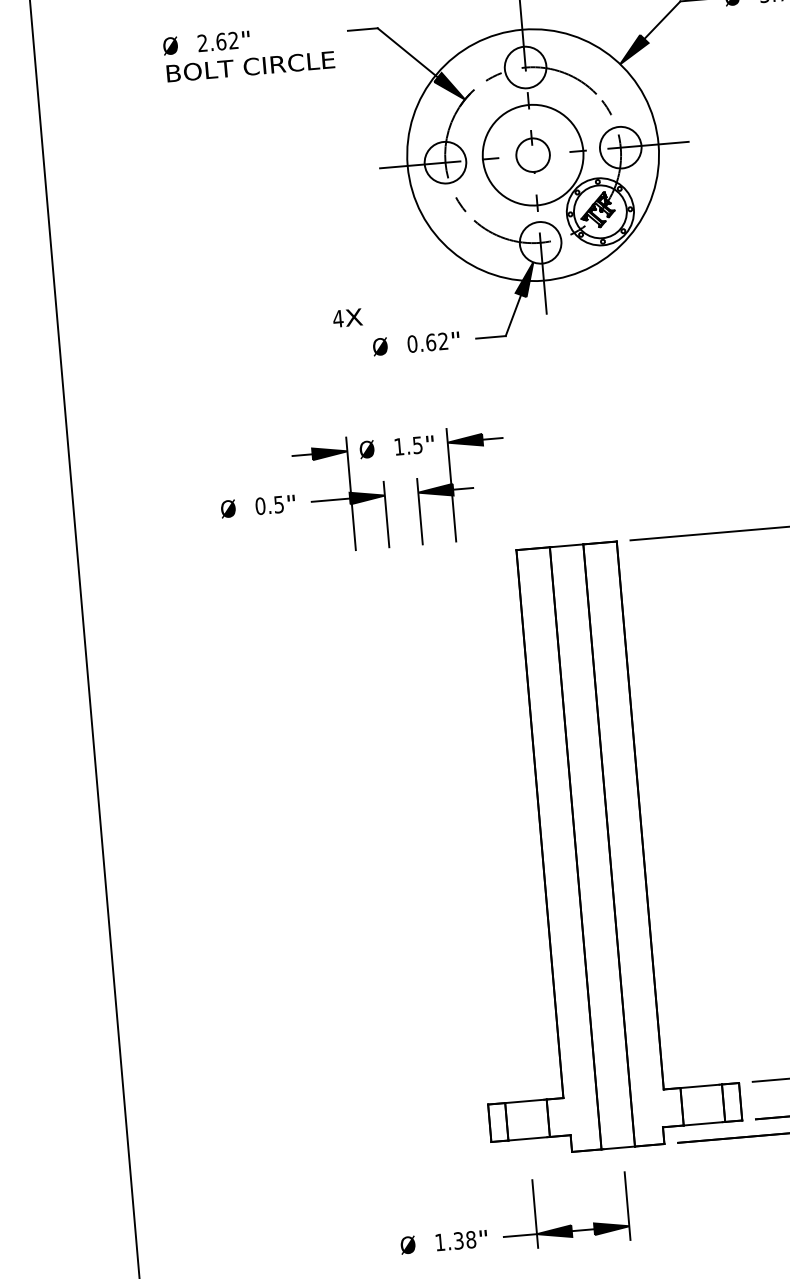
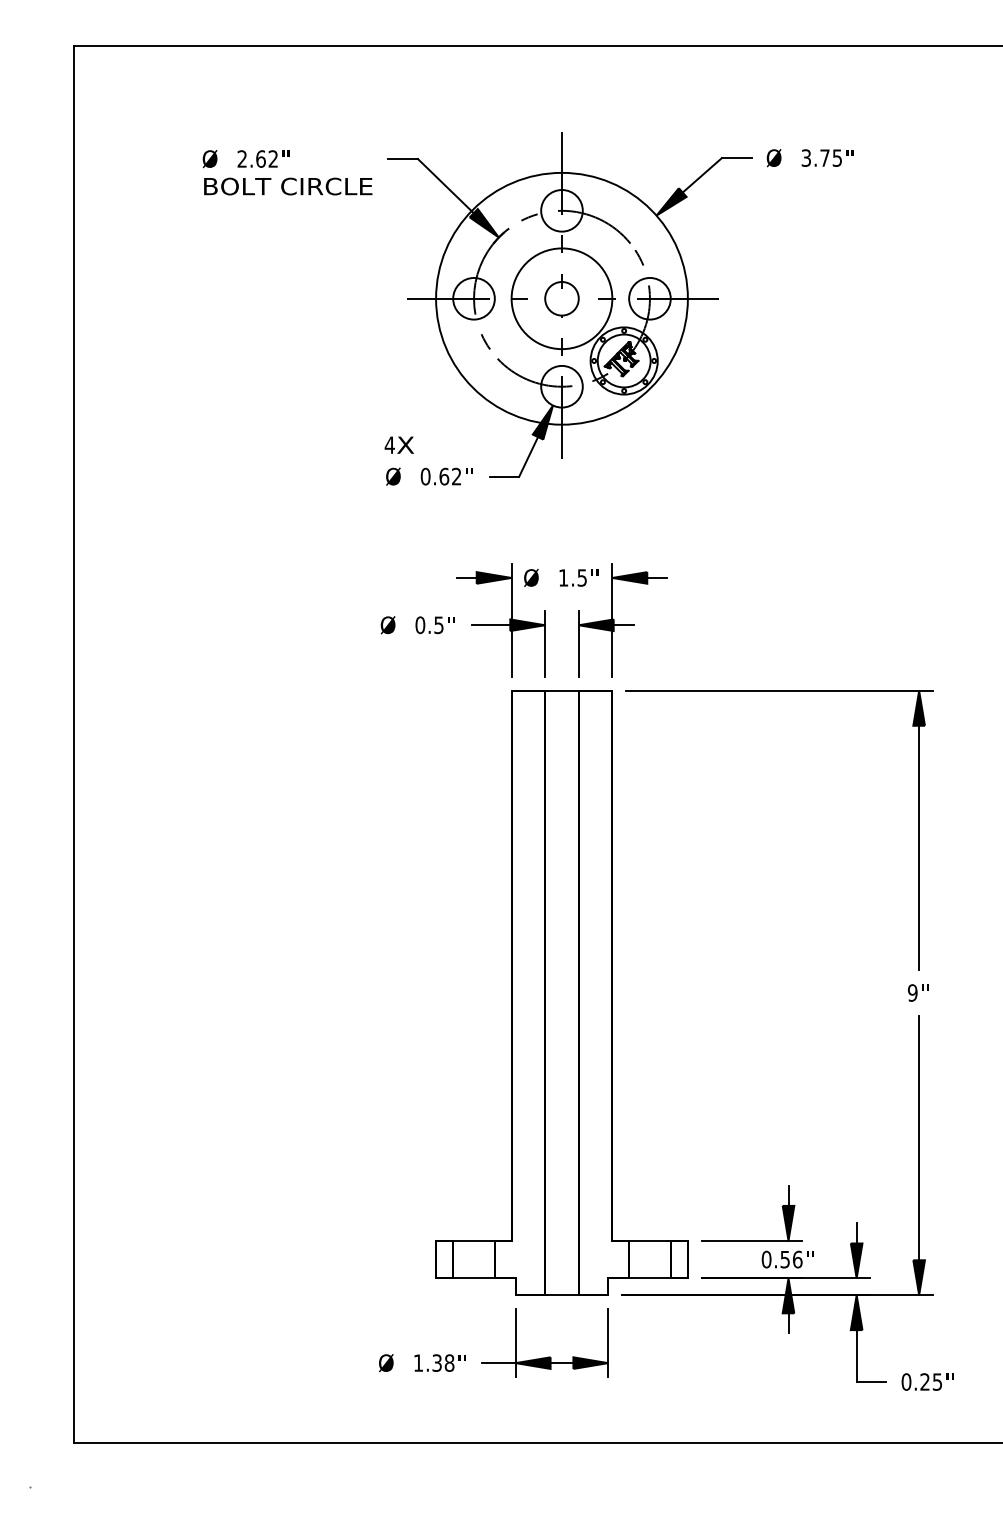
text: (346, 317) -> (398, 444), moved
part: (362, 492) -> (523, 620), moved
part: (514, 1235) -> (493, 1362), moved

